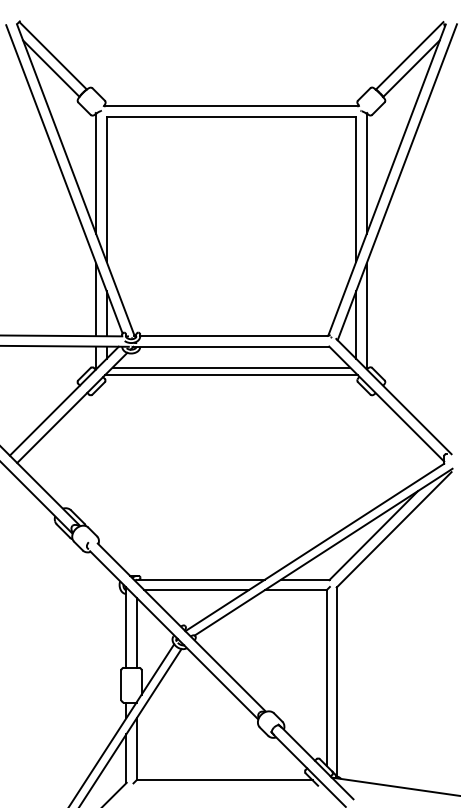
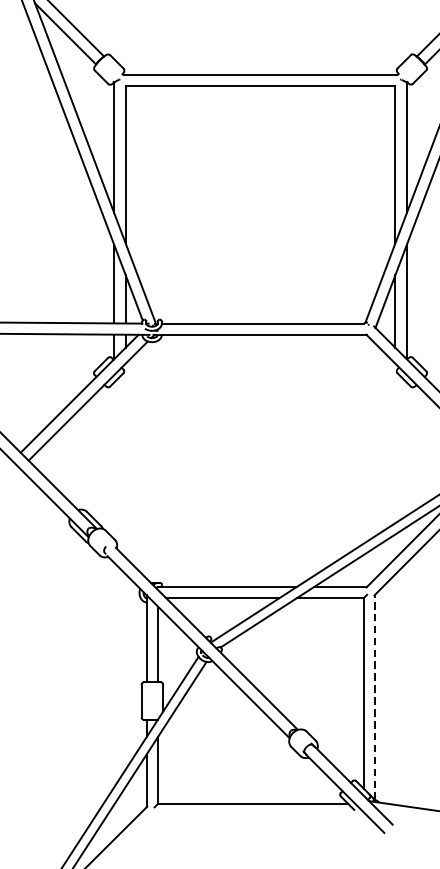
line: (231, 367) -> (260, 357), removed
line: (231, 374) -> (260, 364), removed
line: (337, 681) -> (375, 697), solid -> dashed

